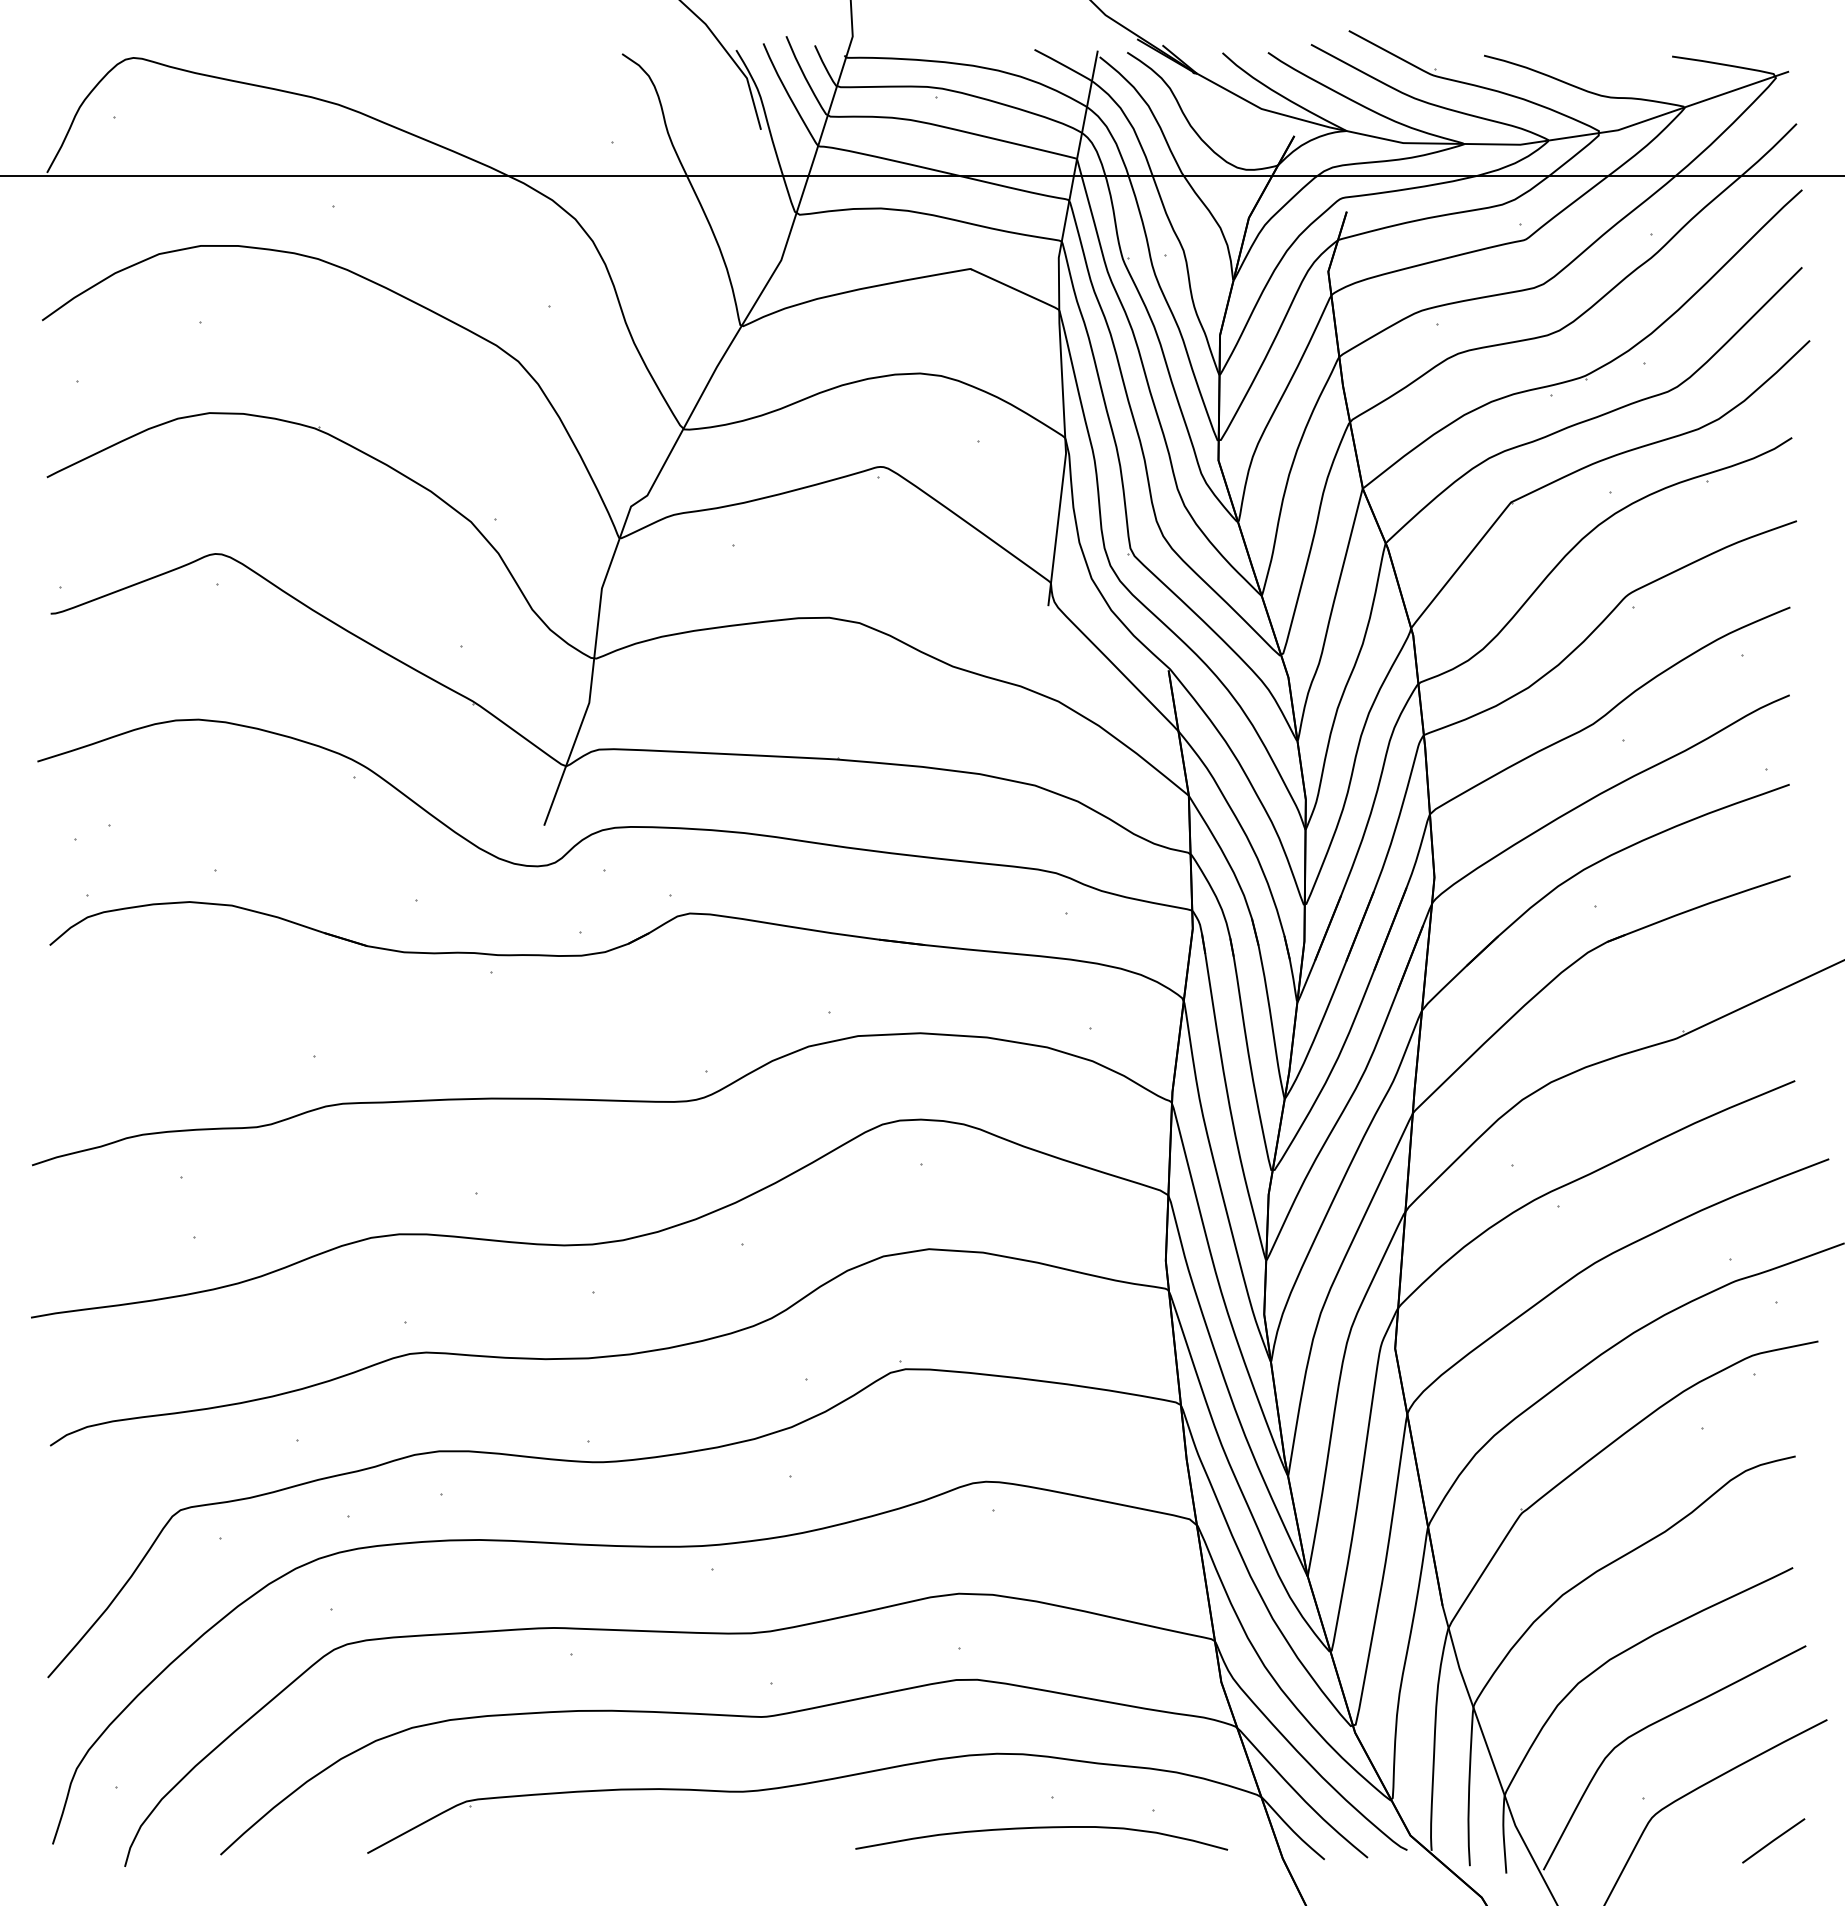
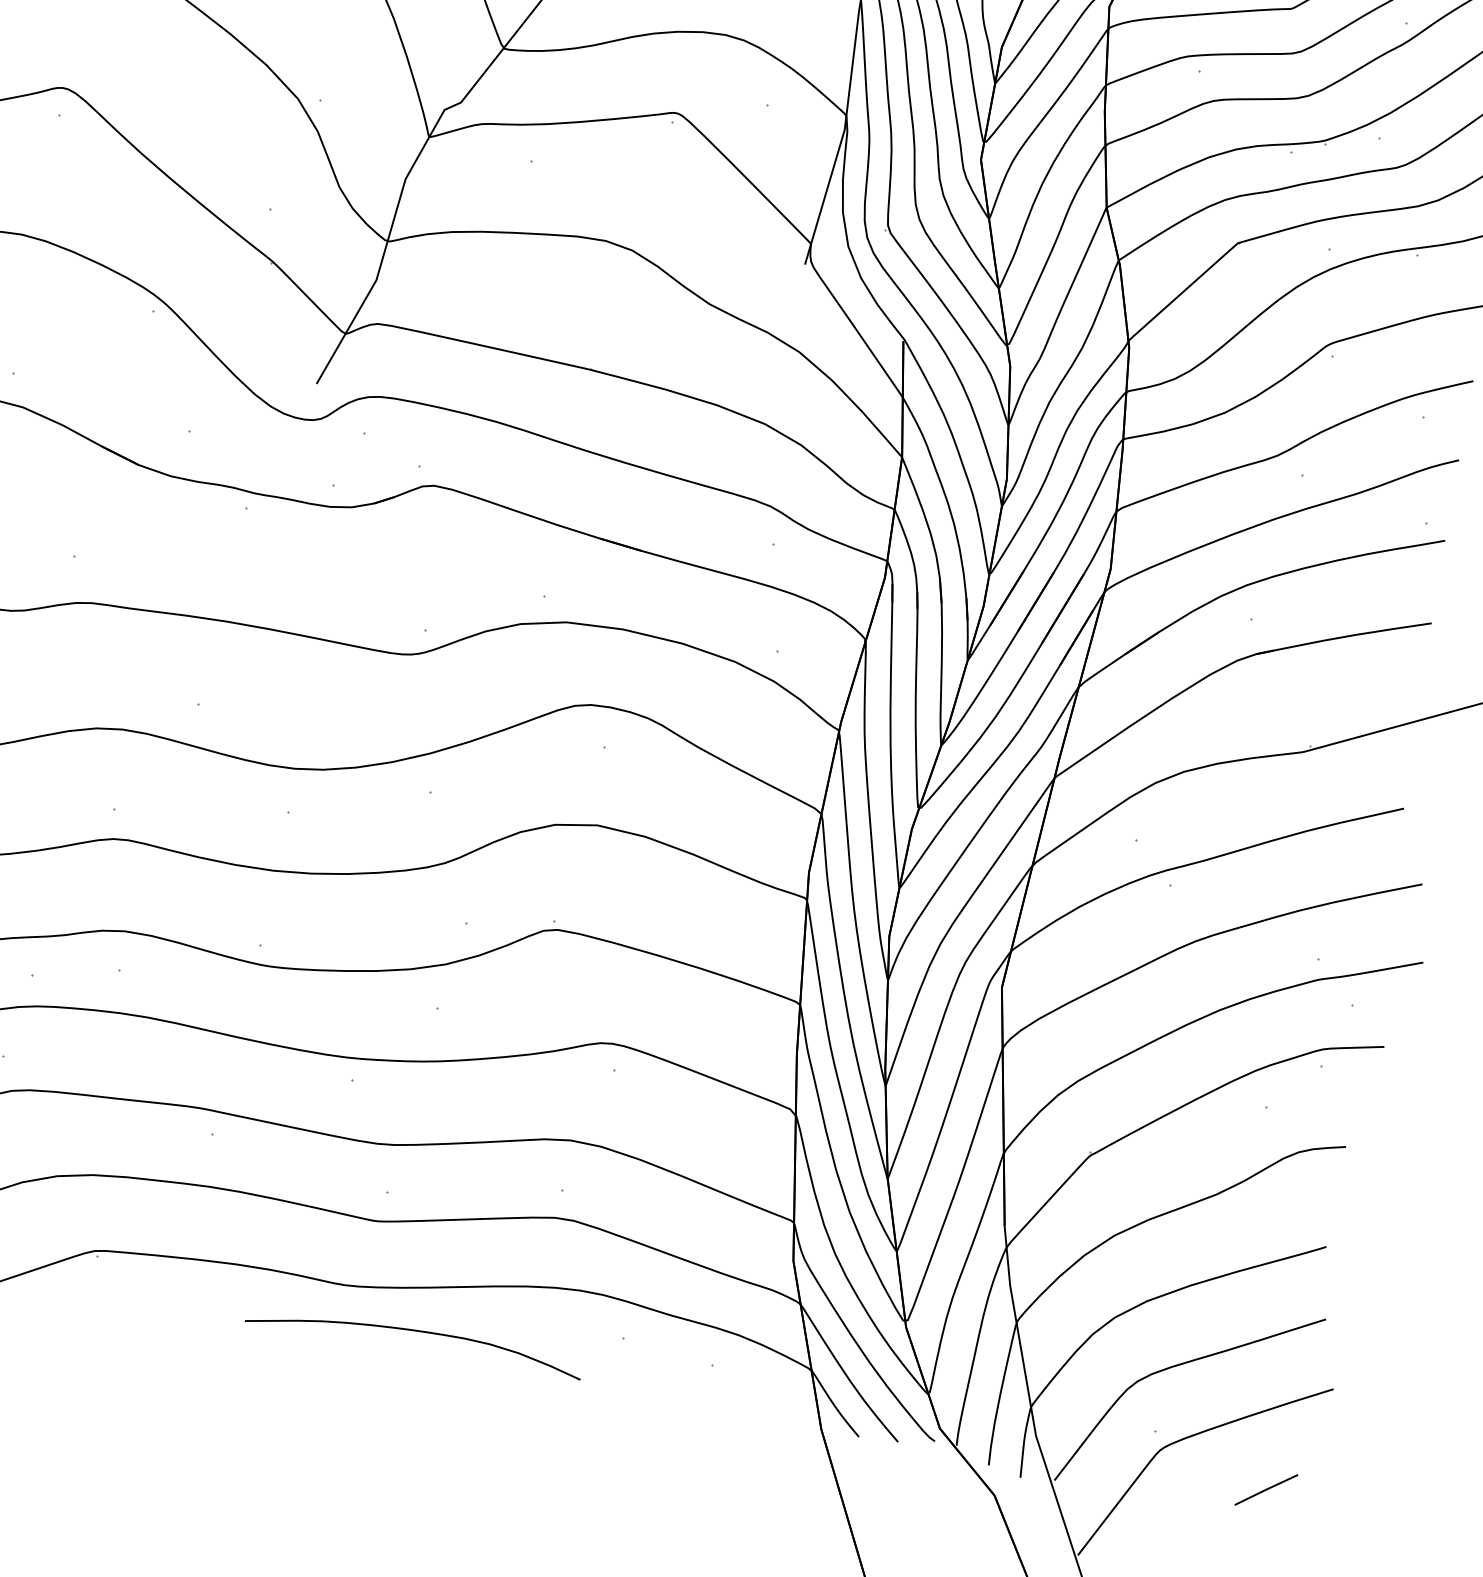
curve: (1041, 1828) -> (415, 1331), moved

